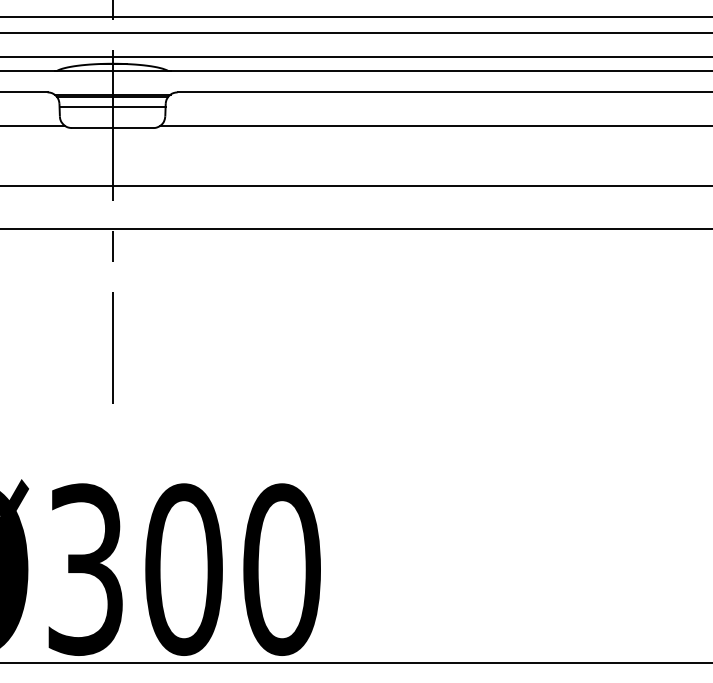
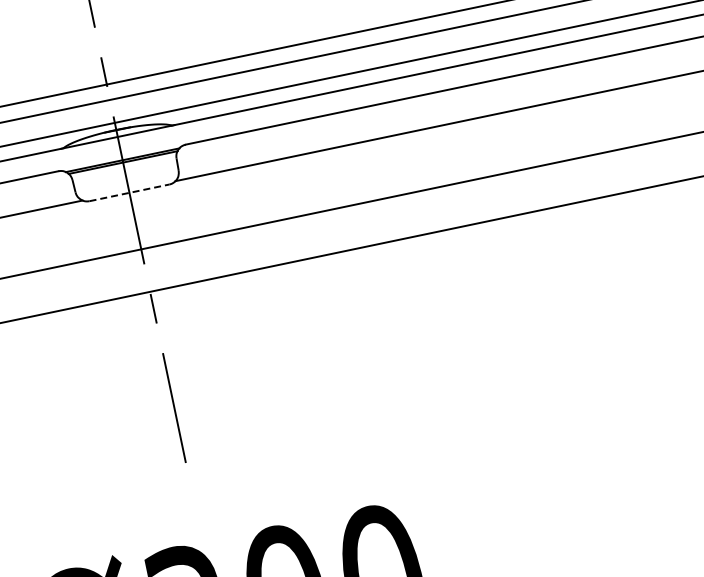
line: (112, 106) -> (124, 171), removed
line: (112, 128) -> (129, 193), solid -> dashed

